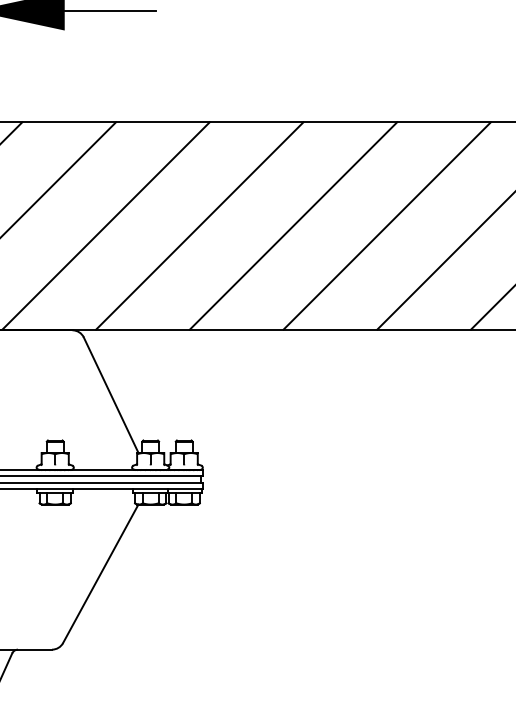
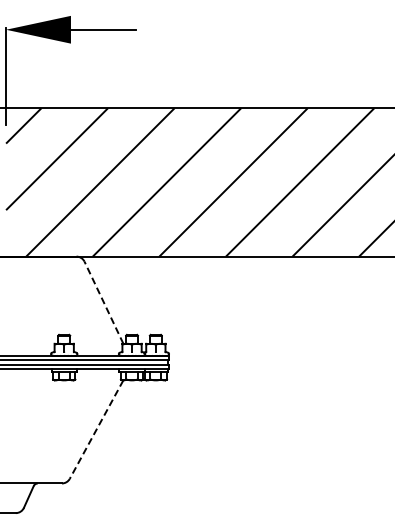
line: (110, 394) -> (103, 302), solid -> dashed
line: (100, 575) -> (96, 430), solid -> dashed

